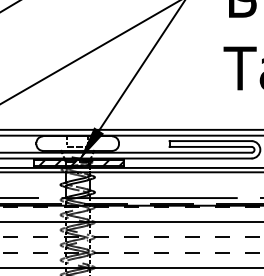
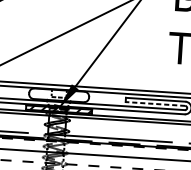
line: (210, 146) -> (155, 103), solid -> dashed

